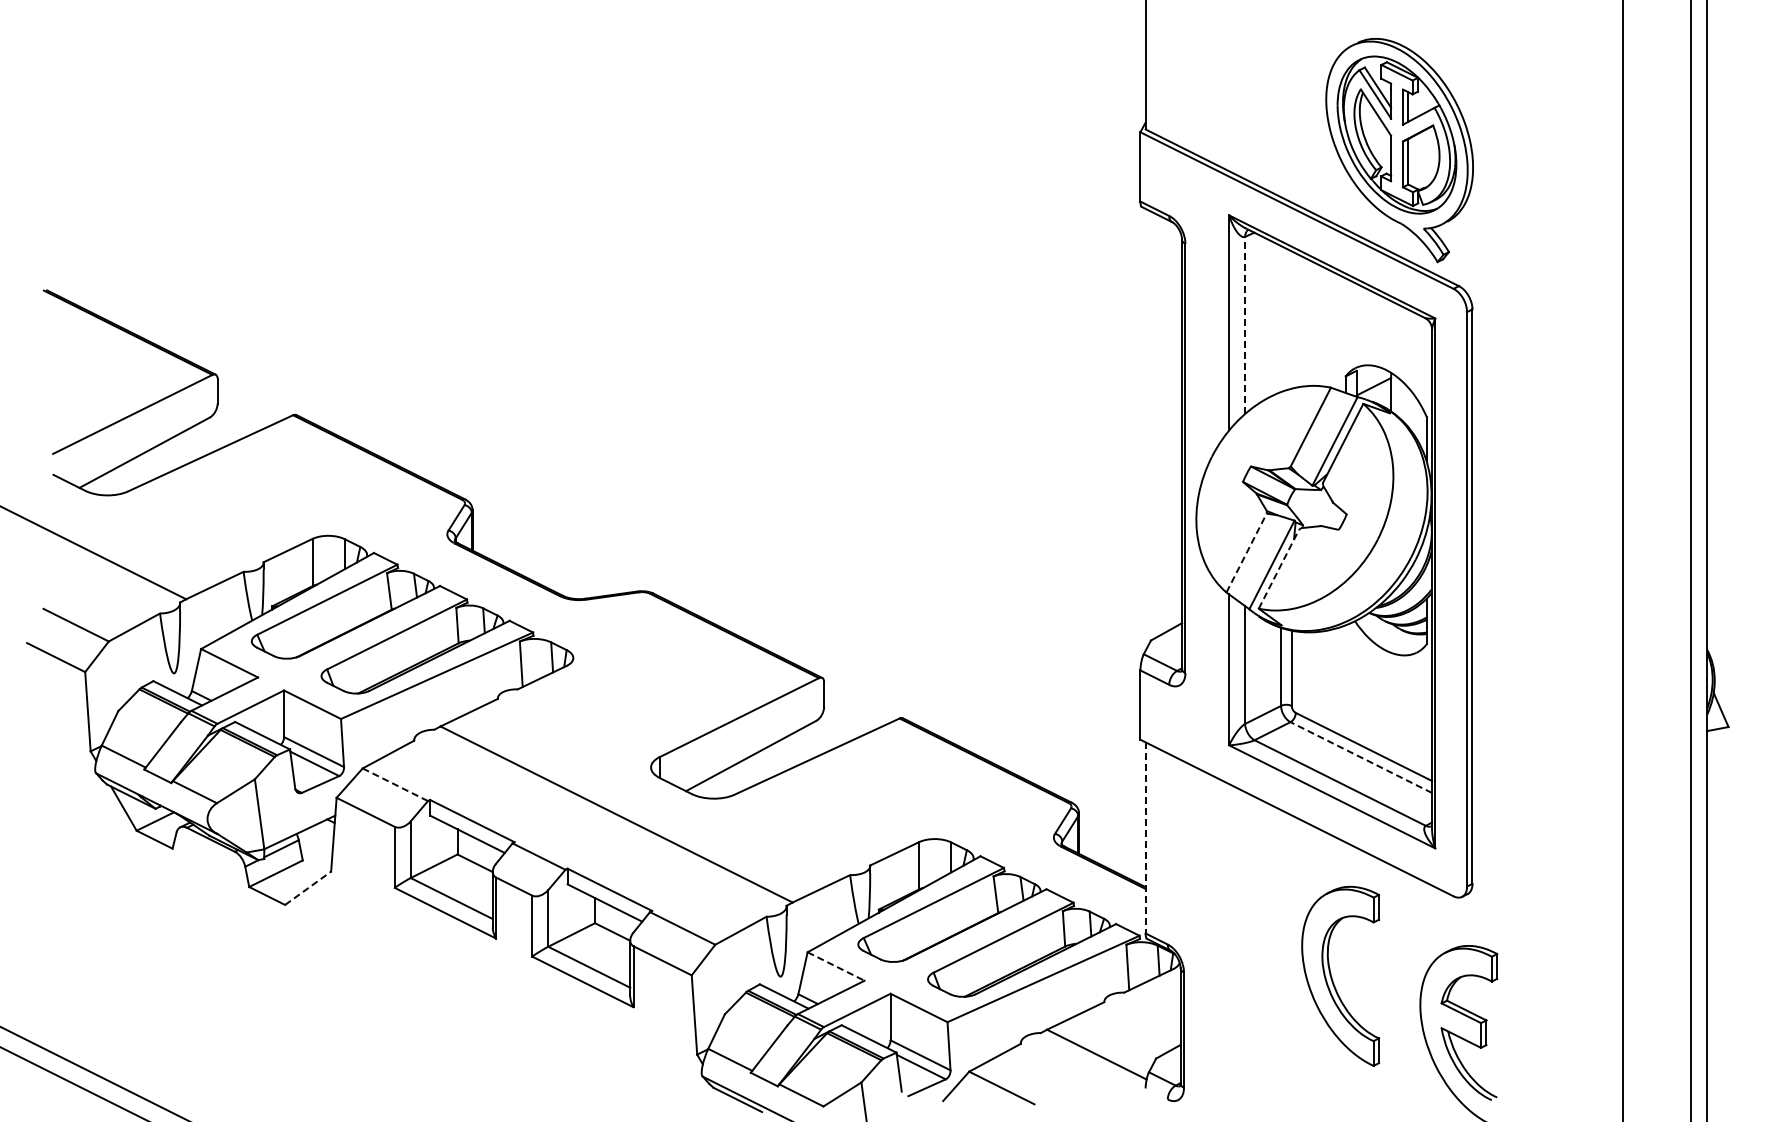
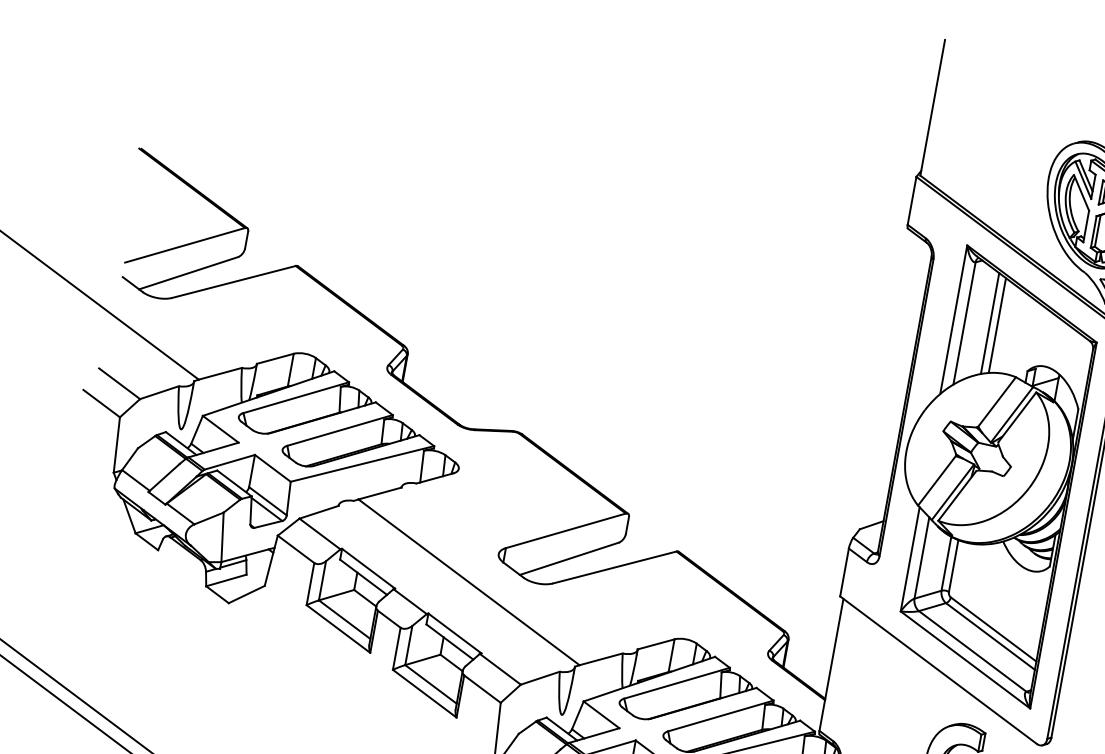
line: (1281, 319) -> (990, 323), added
line: (1291, 319) -> (997, 325), added
line: (1245, 325) -> (964, 323), dashed -> solid
line: (1246, 552) -> (936, 480), dashed -> solid
line: (1279, 568) -> (957, 495), dashed -> solid
line: (1360, 757) -> (989, 636), dashed -> solid
line: (394, 784) -> (319, 533), dashed -> solid
line: (1145, 837) -> (831, 664), dashed -> solid
line: (308, 887) -> (247, 594), dashed -> solid
line: (836, 966) -> (601, 714), dashed -> solid

